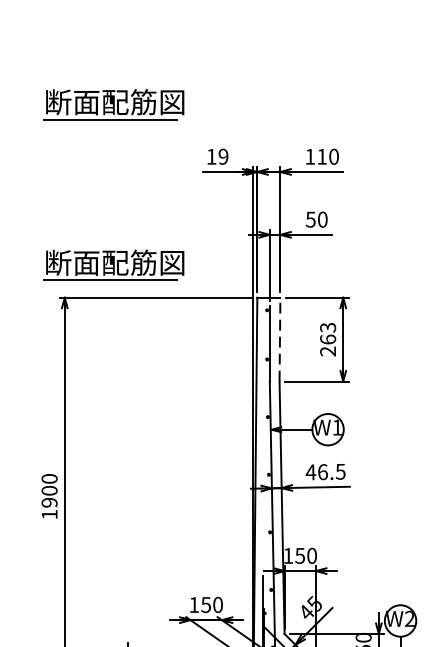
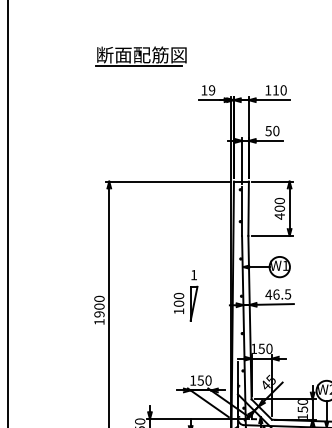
part: (112, 265) -> (140, 160), removed
line: (279, 339) -> (248, 208), dashed -> solid
text: (327, 339) -> (279, 208), 263 -> 400
part: (182, 473) -> (185, 295), added

